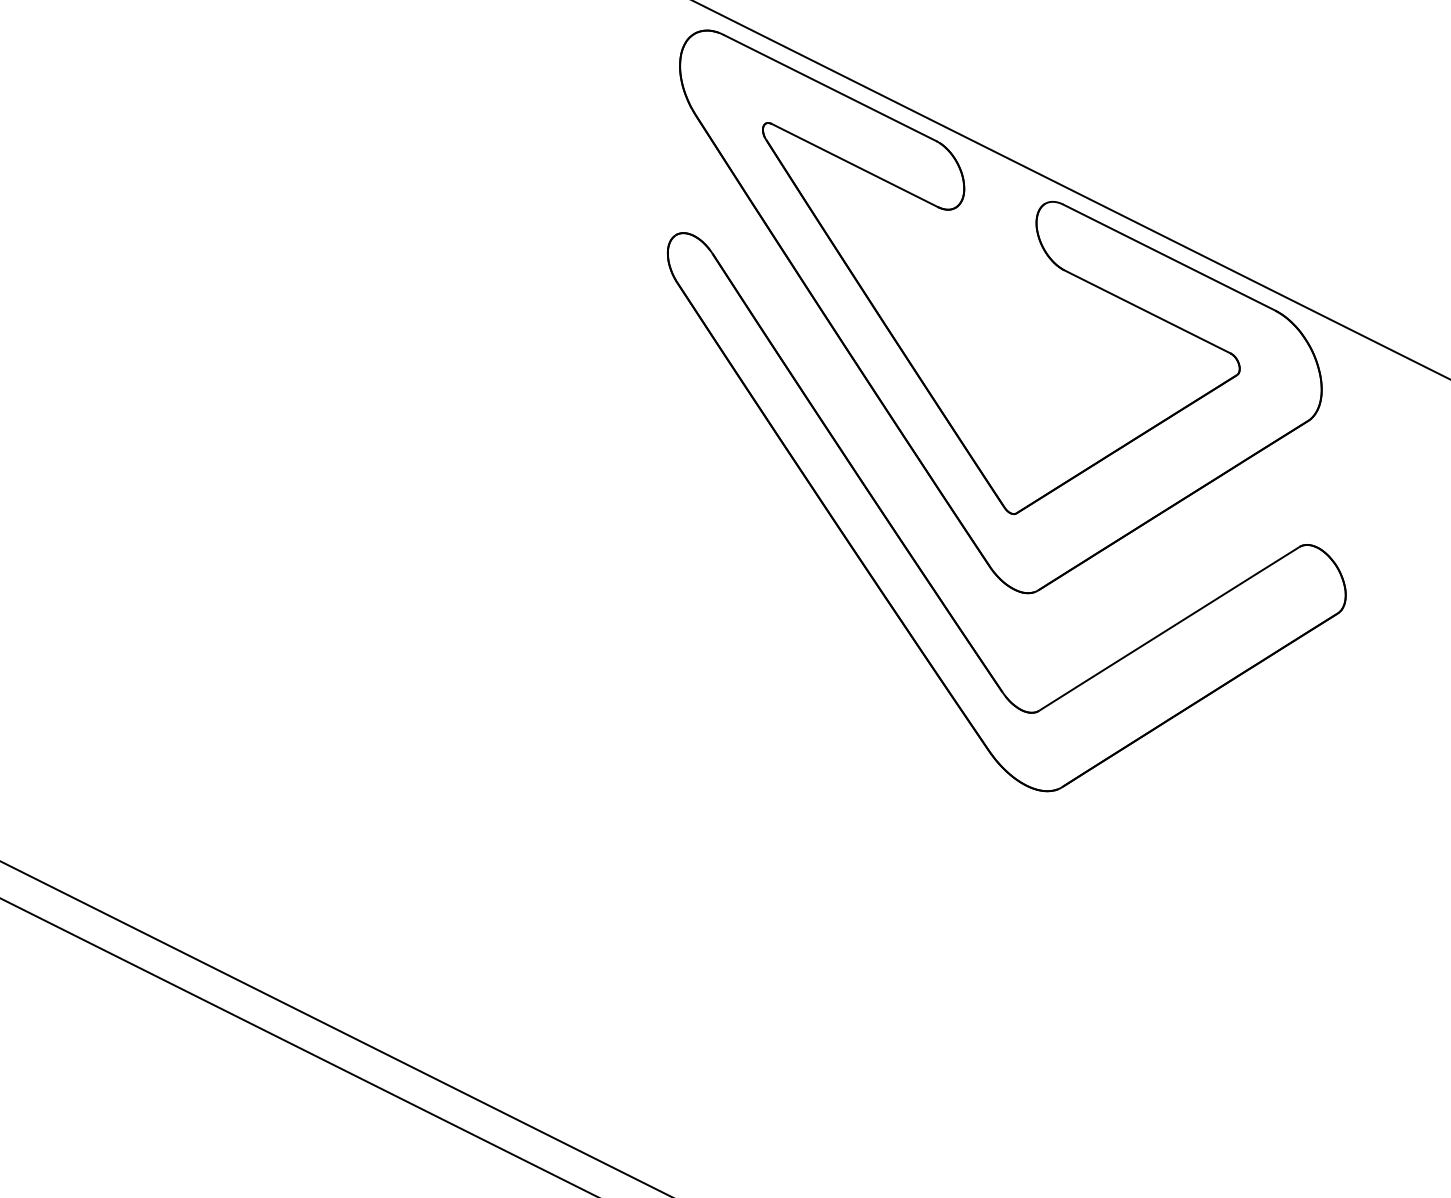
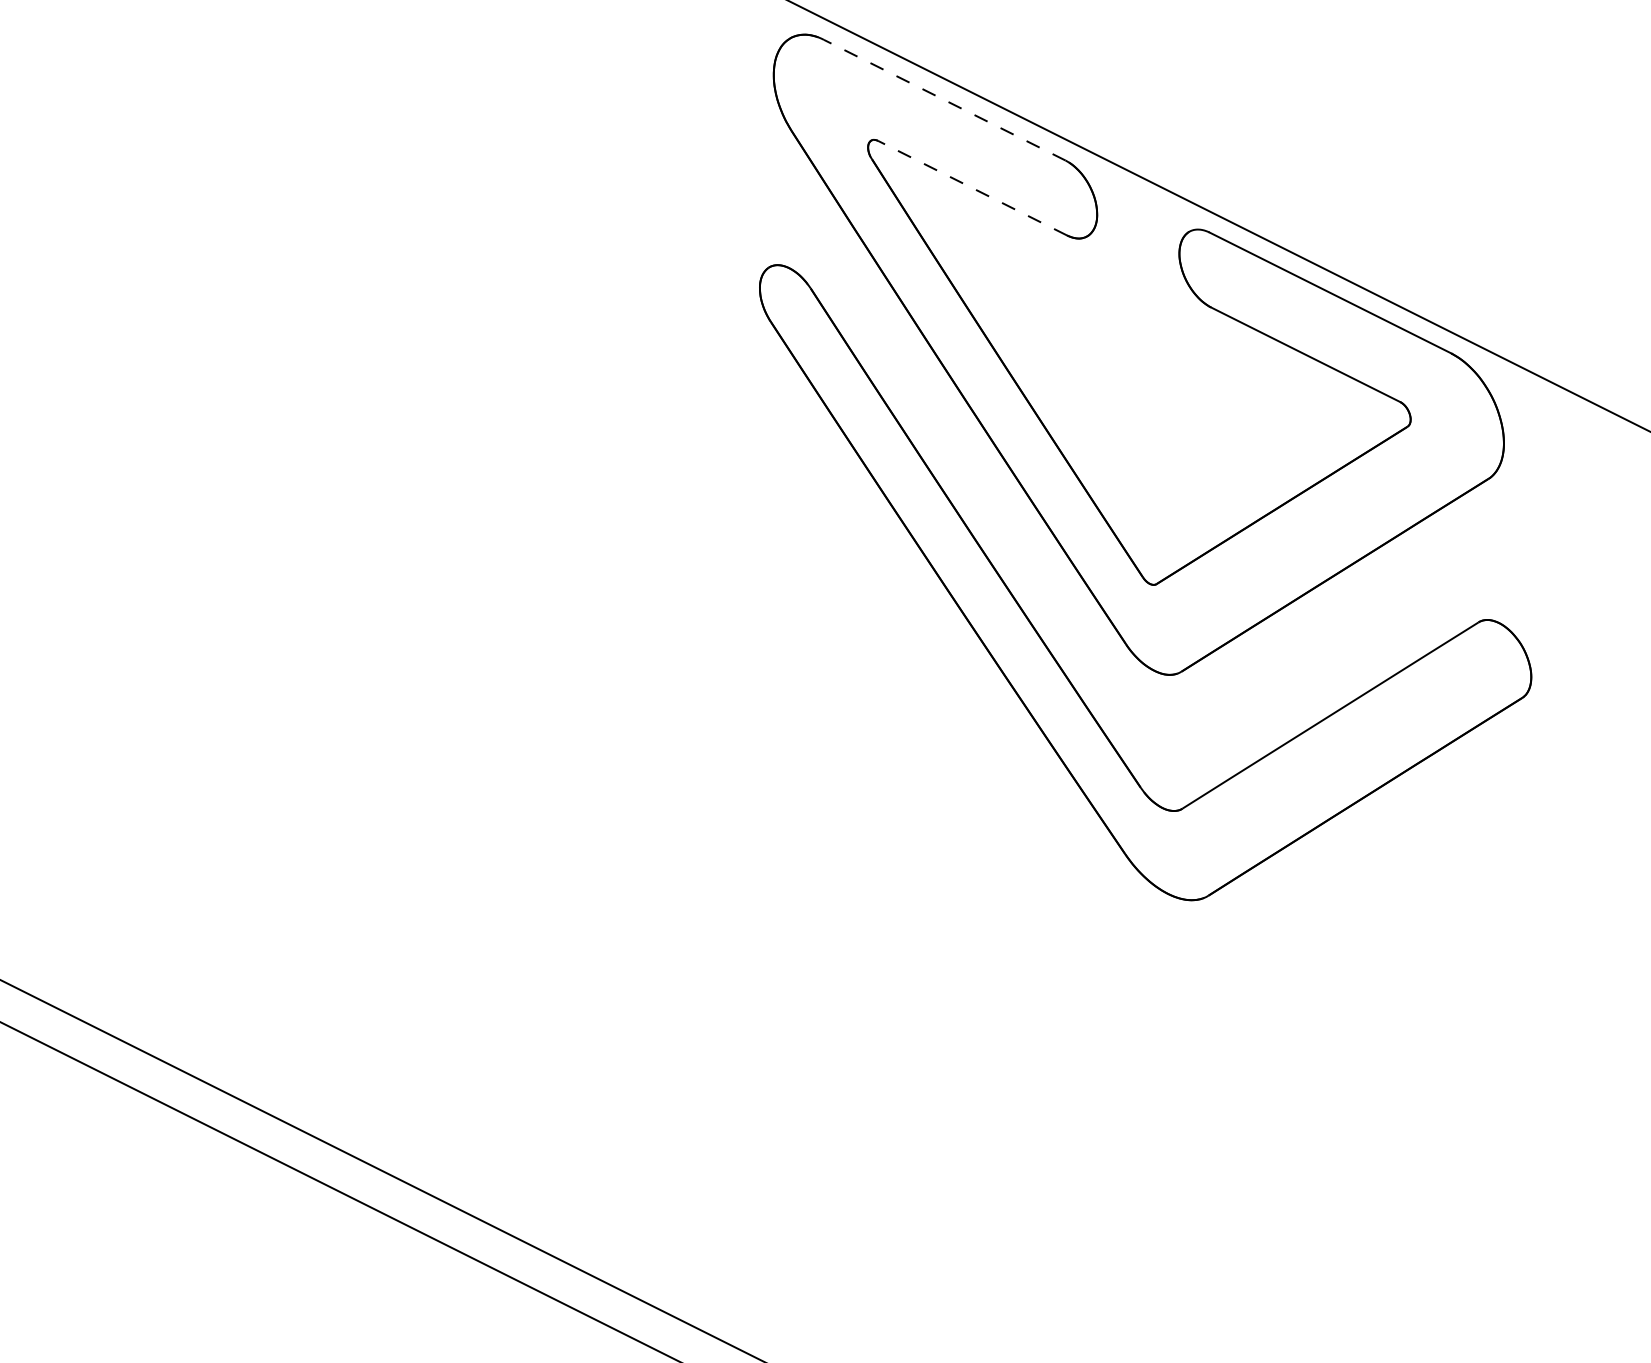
line: (830, 87) -> (944, 99), solid -> dashed
line: (854, 165) -> (972, 188), solid -> dashed

